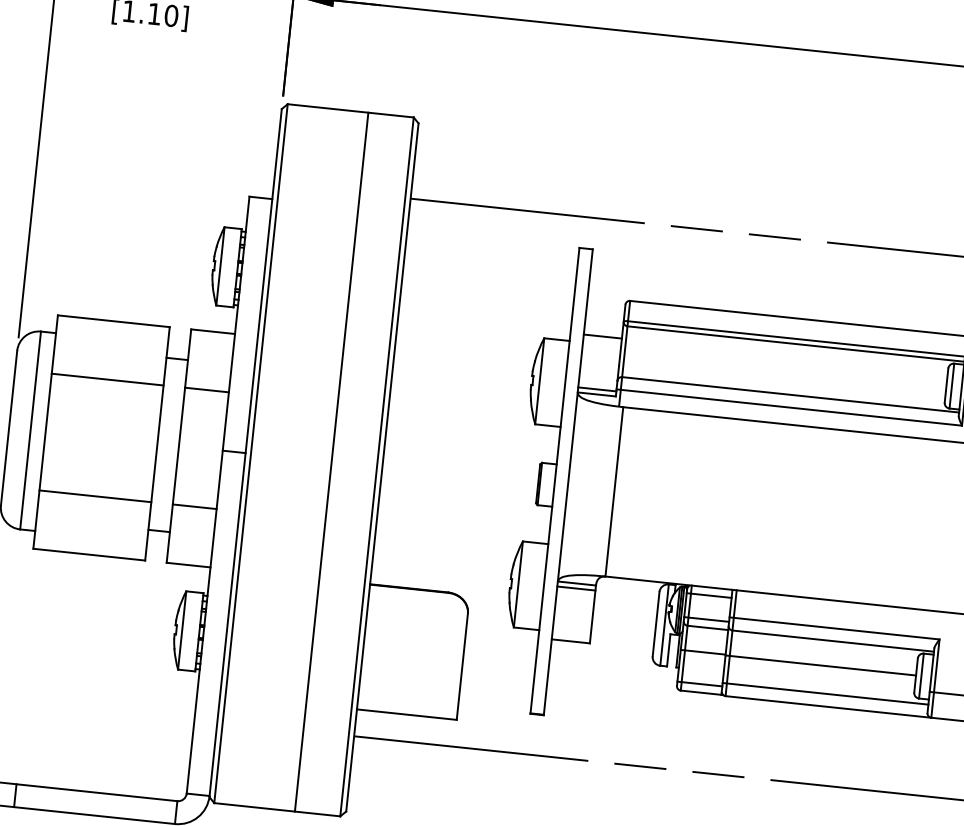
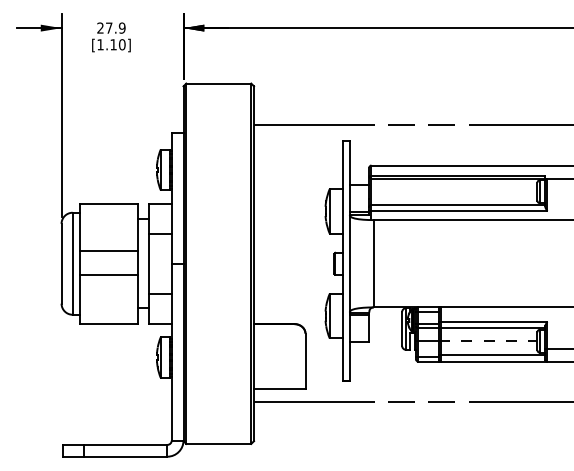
line: (108, 379) -> (109, 250), moved
line: (330, 461) -> (227, 263), removed
line: (95, 495) -> (109, 274), moved
line: (821, 666) -> (488, 341), solid -> dashed

